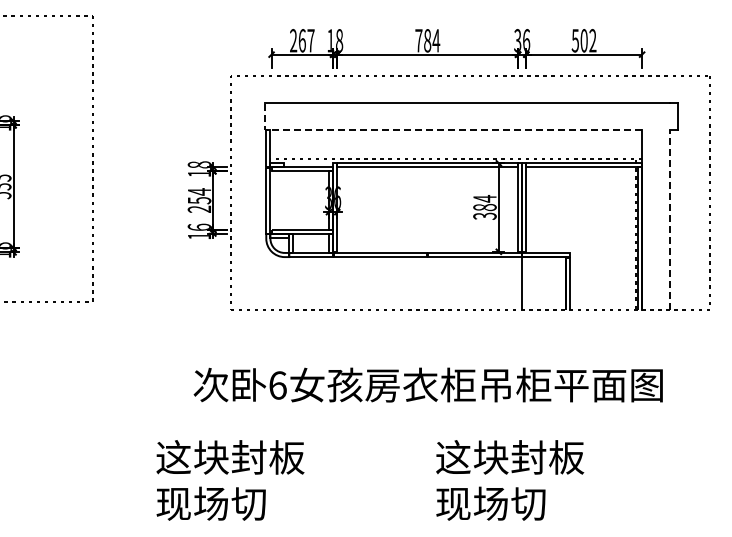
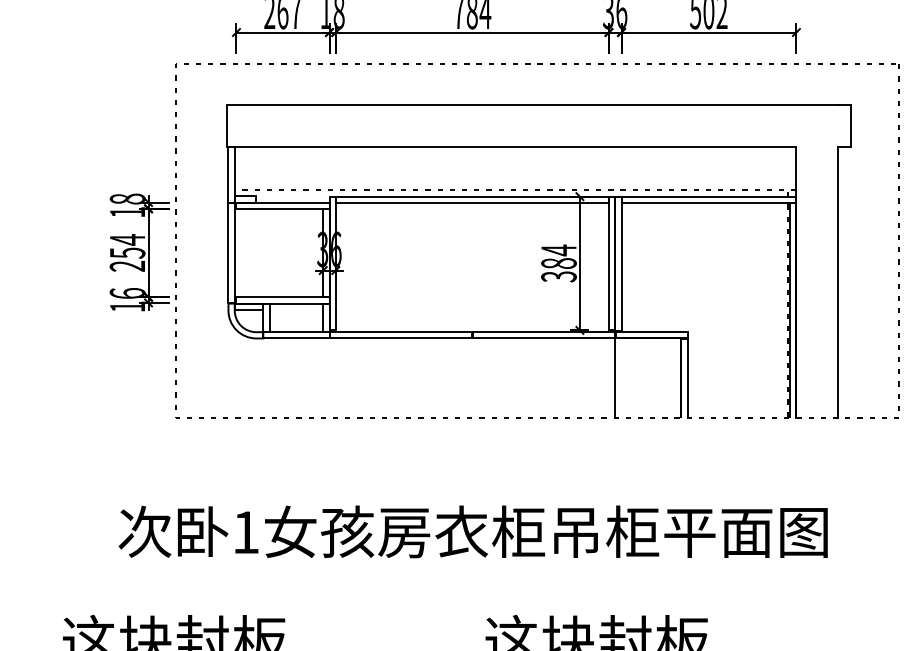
line: (439, 130) -> (490, 147), dashed -> solid
line: (669, 220) -> (837, 283), dashed -> solid
text: (277, 385) -> (245, 532), 6 -> 1

